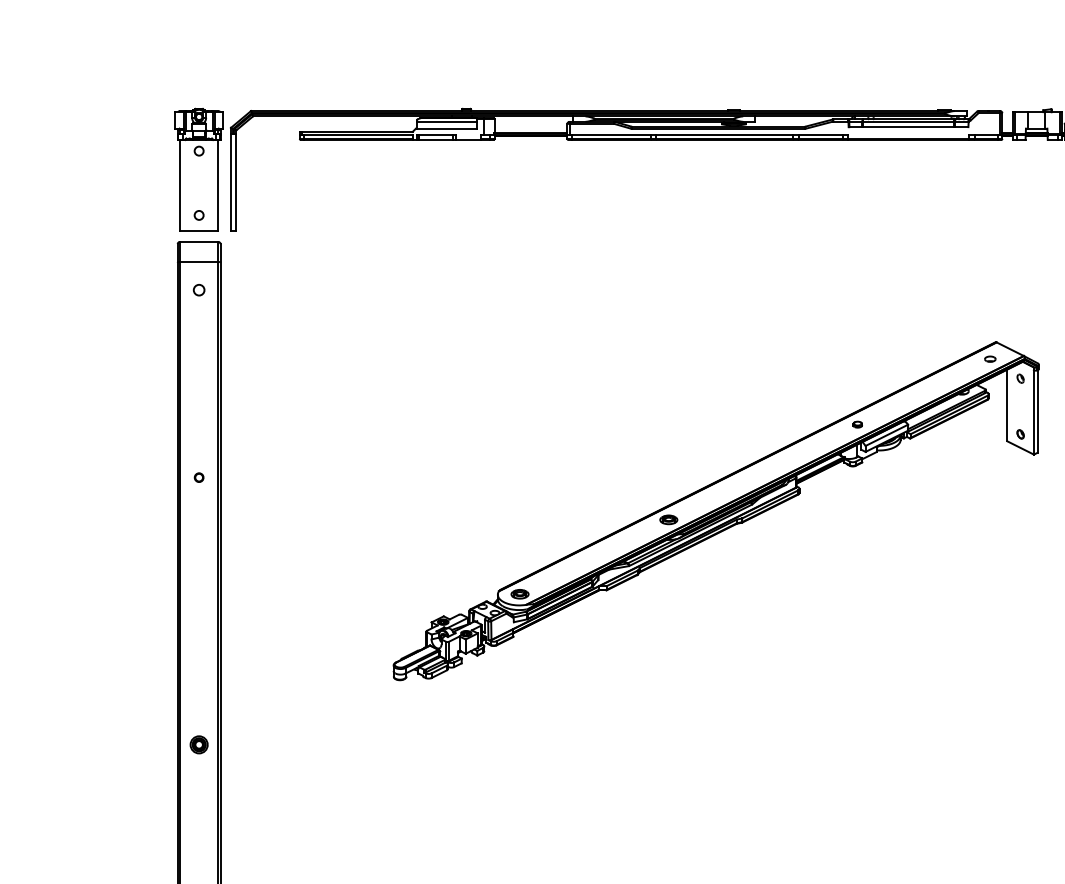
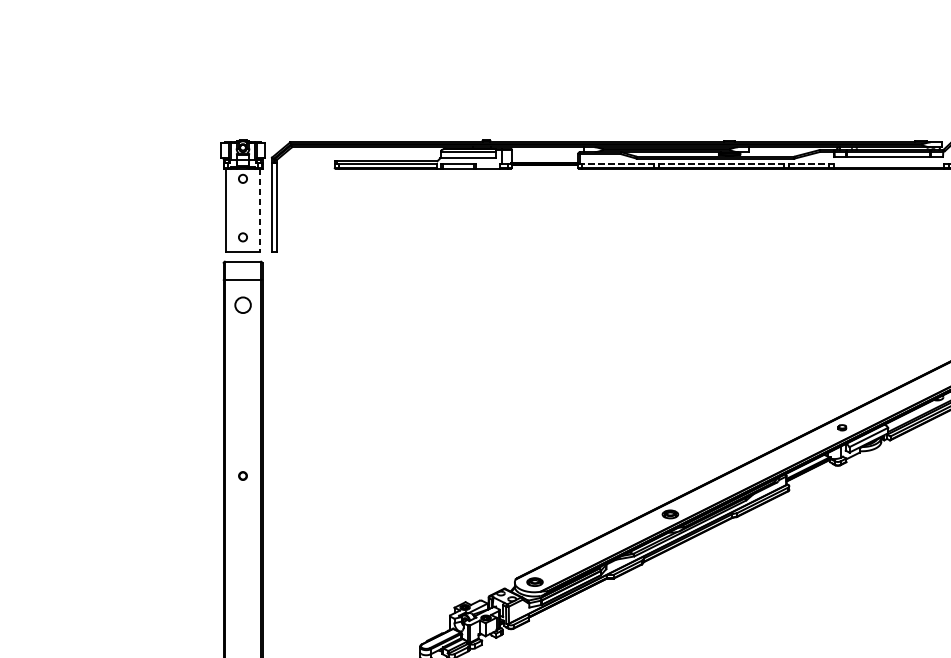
line: (708, 134) -> (706, 163), solid -> dashed
line: (218, 185) -> (260, 210), solid -> dashed
circle: (198, 290) -> (242, 305), size x1.6

